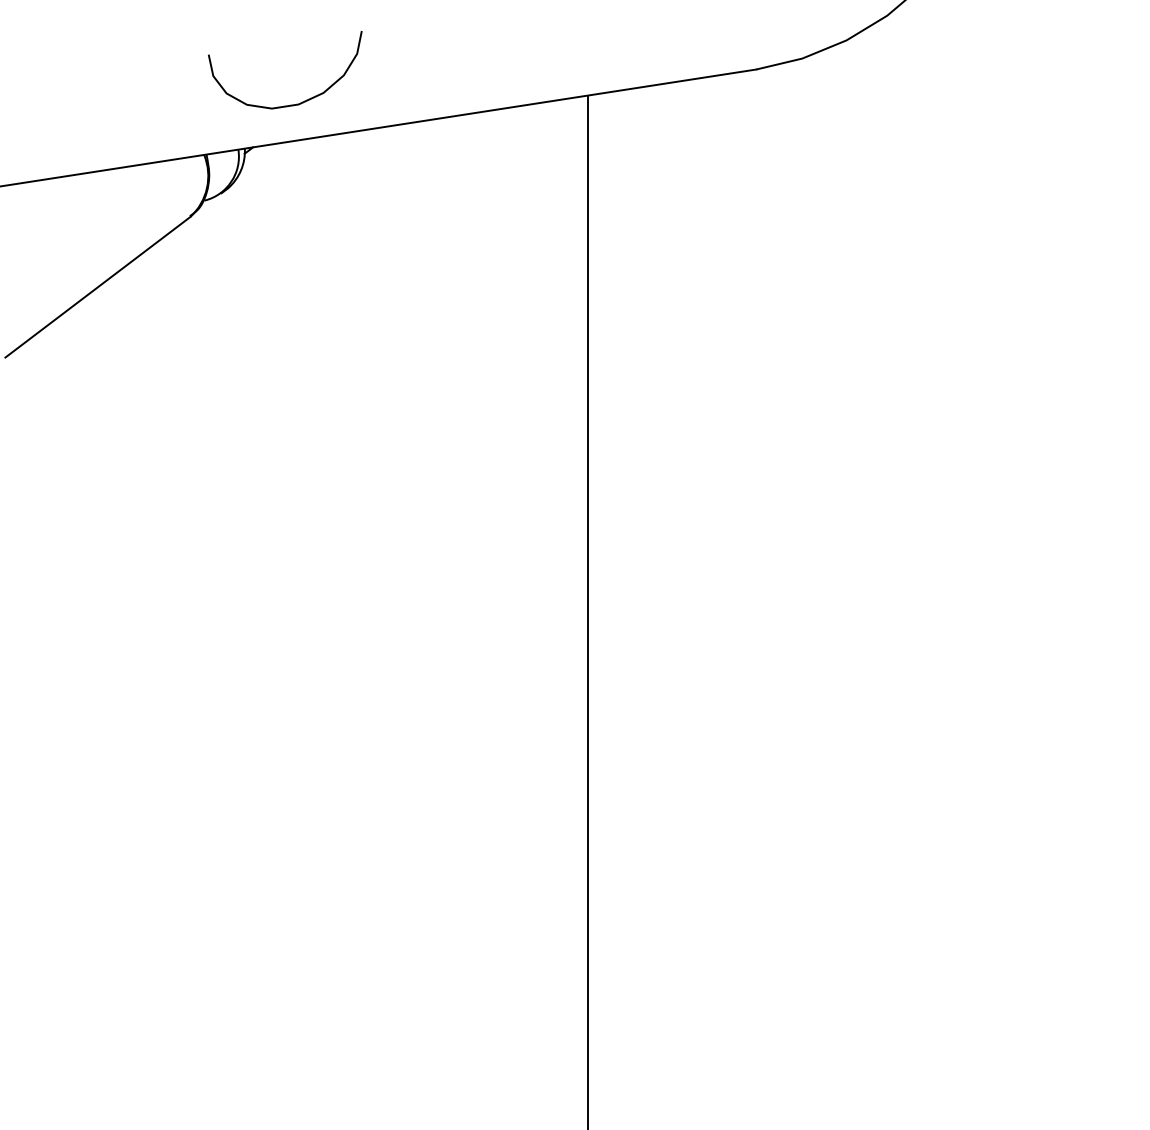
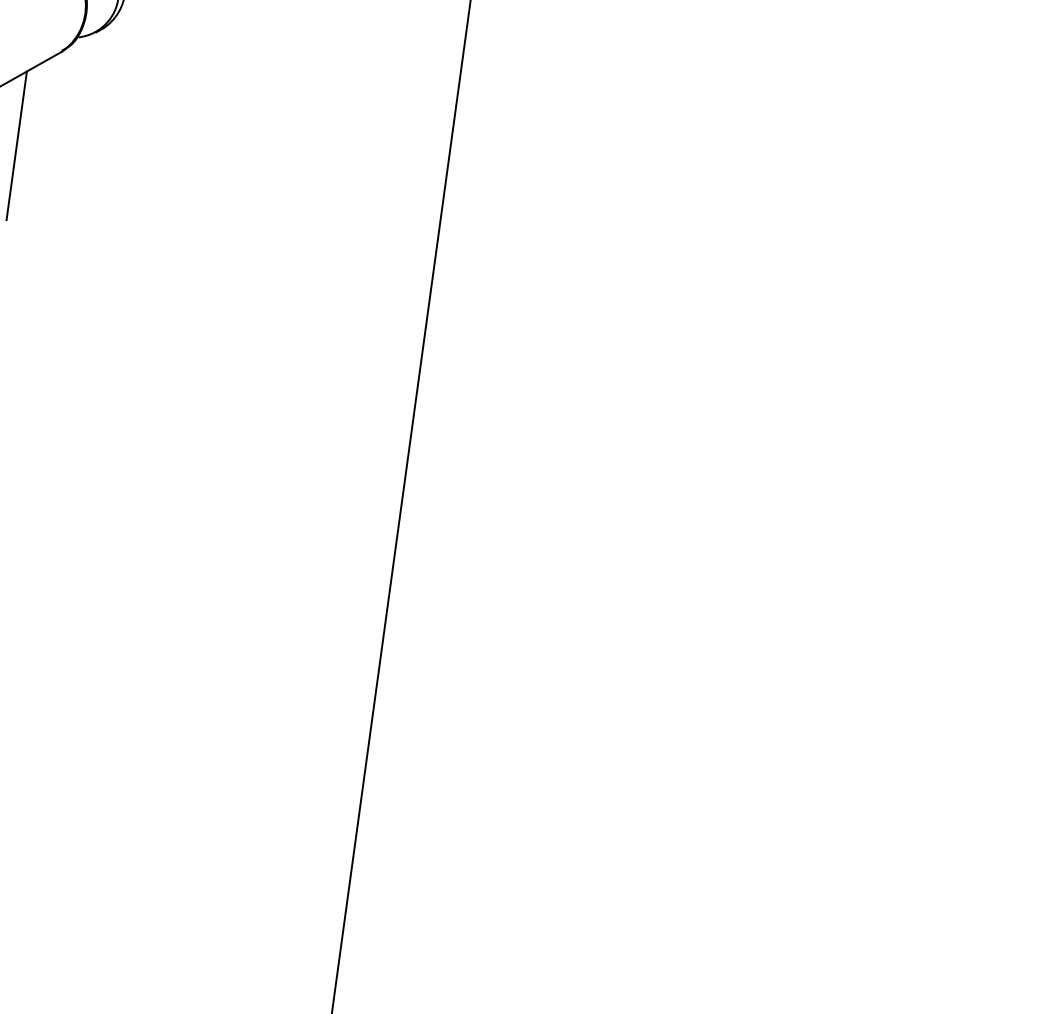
line: (158, 316) -> (16, 145), added

